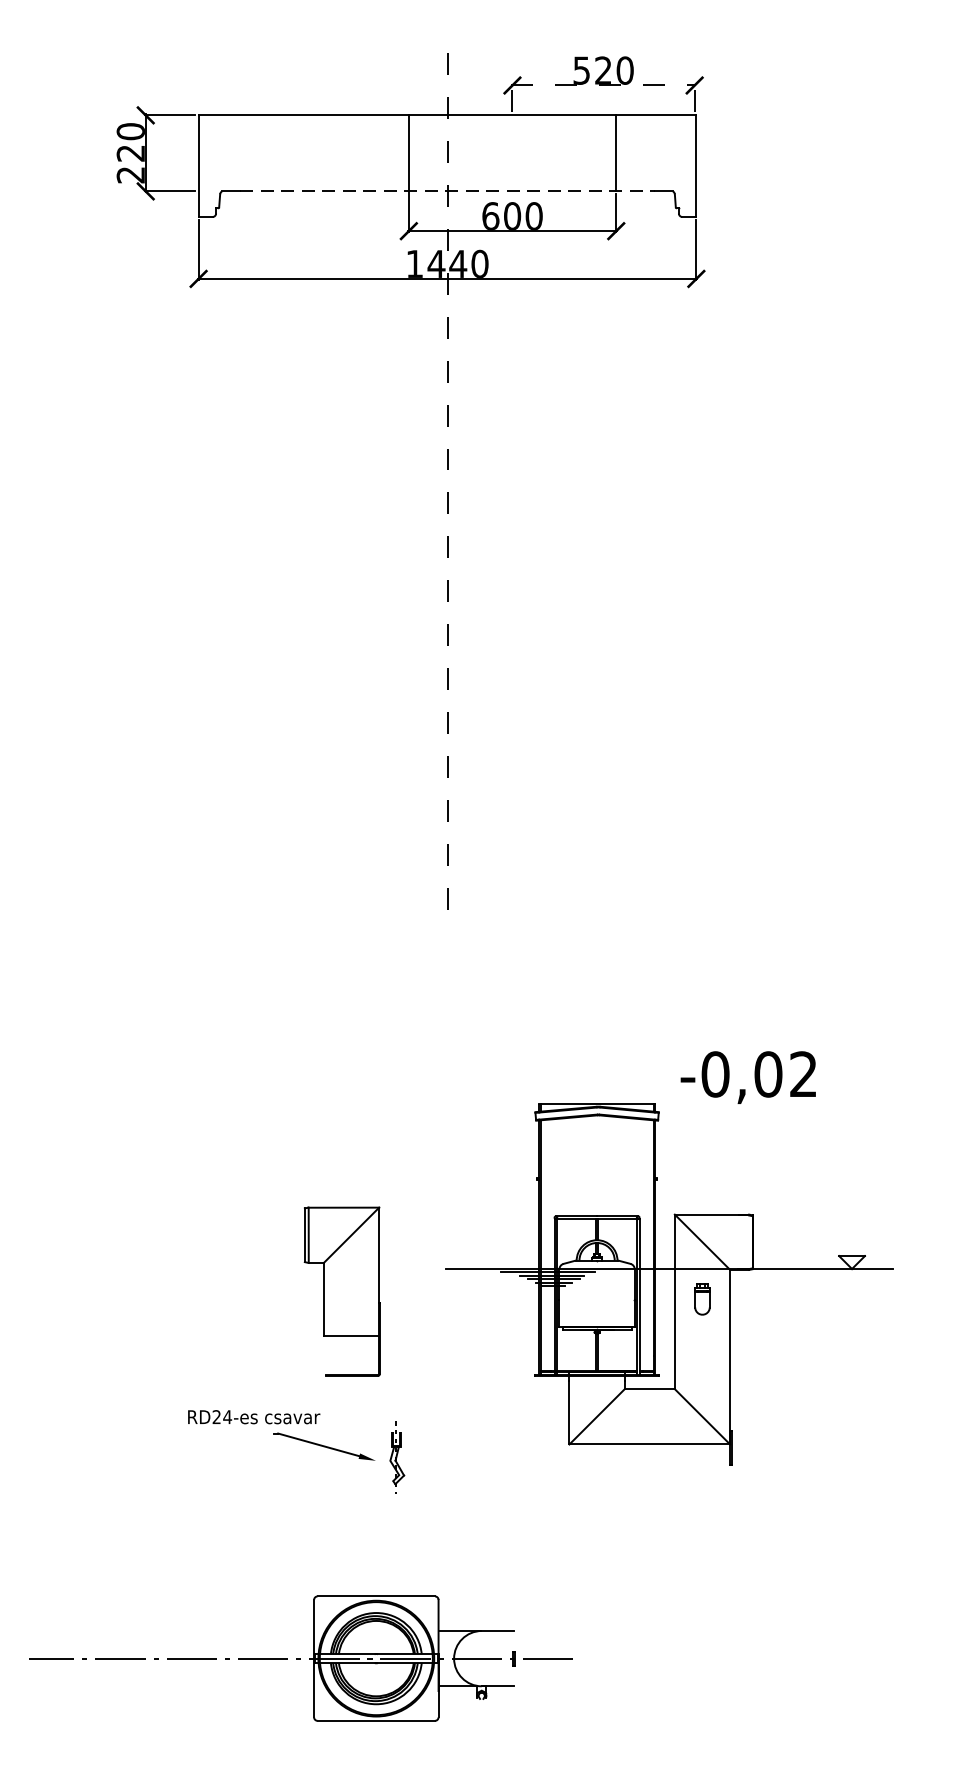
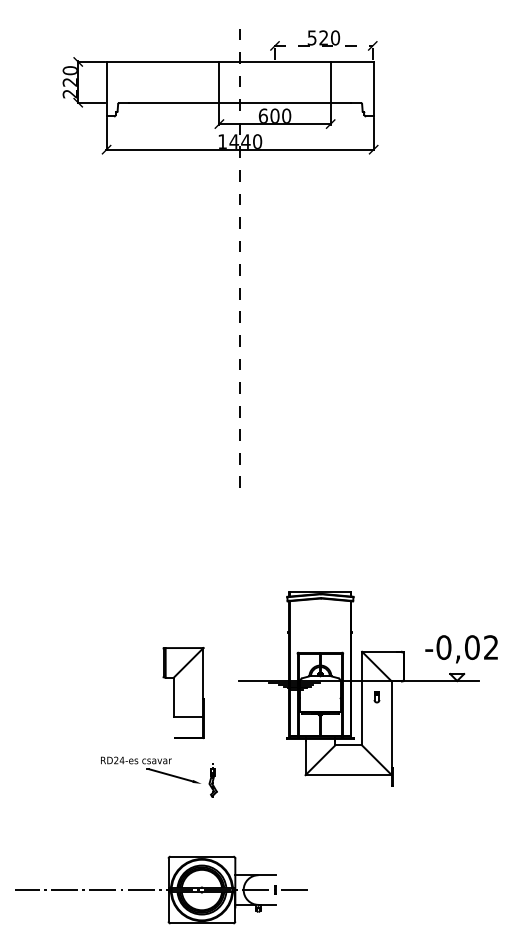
line: (448, 190) -> (240, 102), dashed -> solid
text: (748, 1078) -> (461, 649), moved
part: (701, 1299) -> (376, 697), size x0.62

